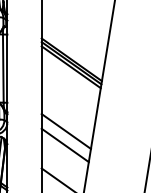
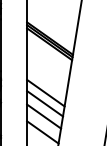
line: (63, 162) -> (43, 116), added

